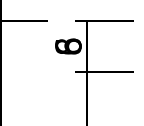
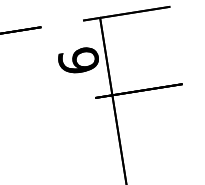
text: (68, 46) -> (78, 60), 8 -> 6

